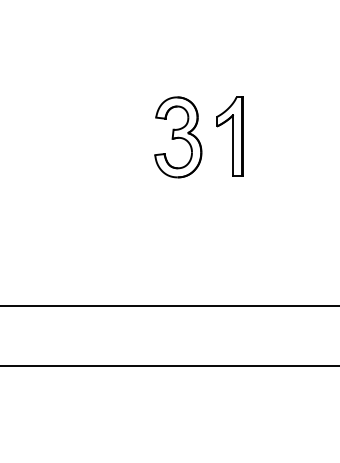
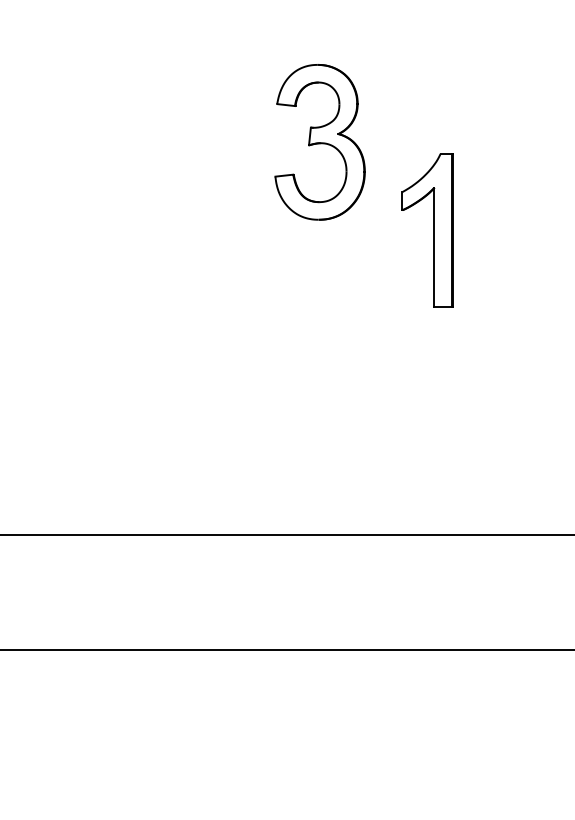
part: (229, 136) -> (426, 229), moved
part: (178, 137) -> (320, 142), moved

